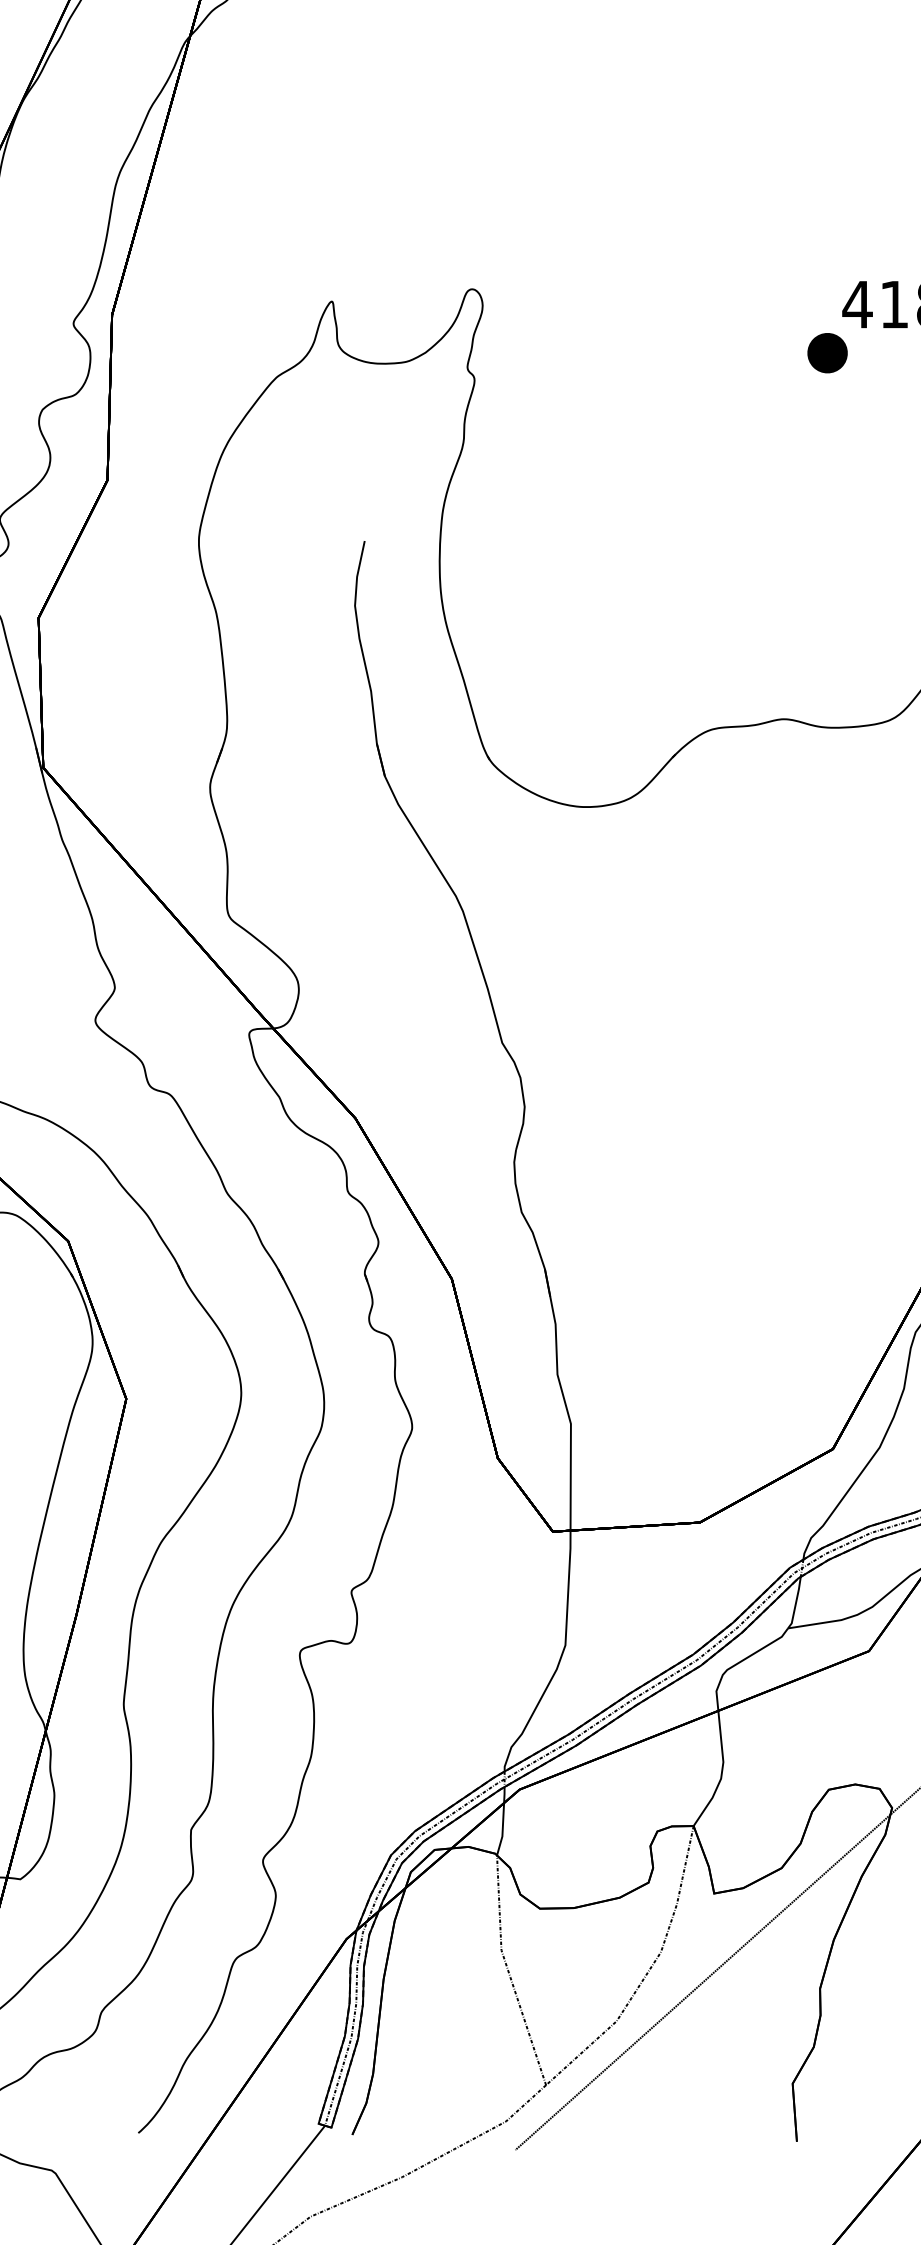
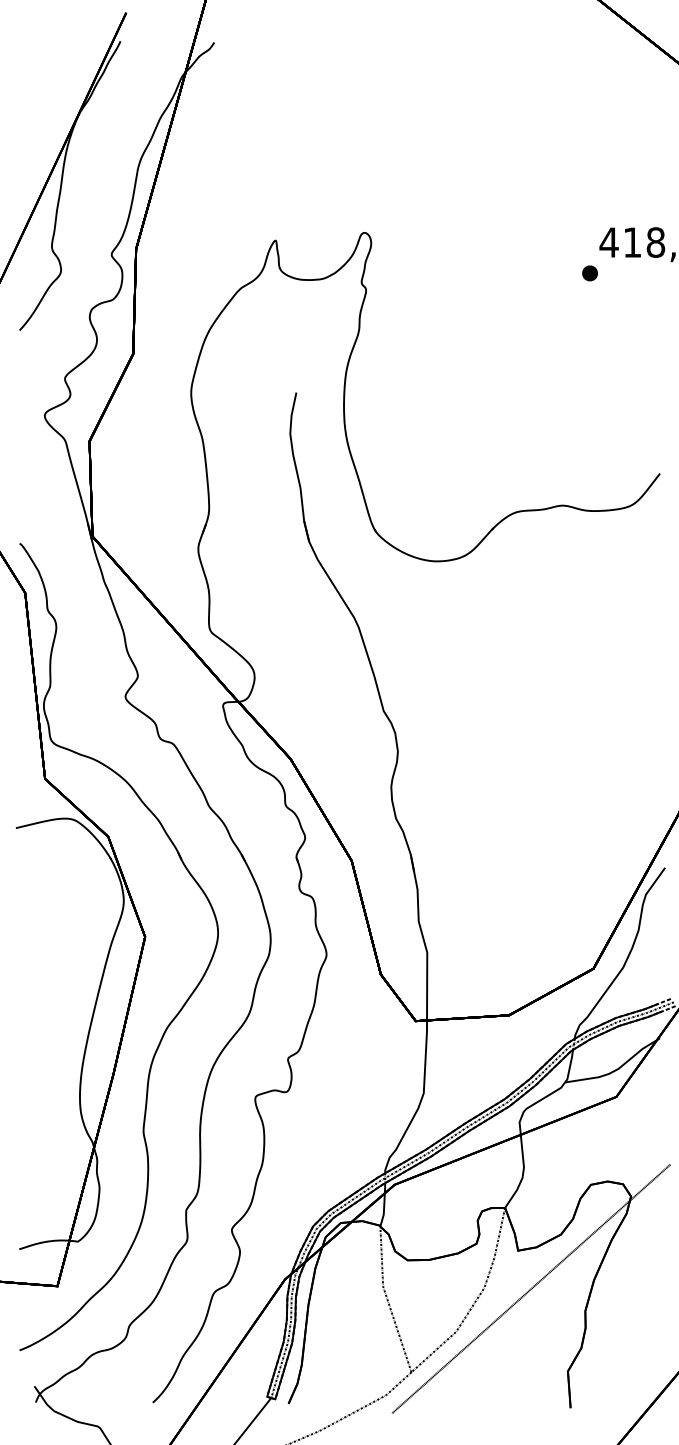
part: (826, 353) -> (589, 273), size x0.62

